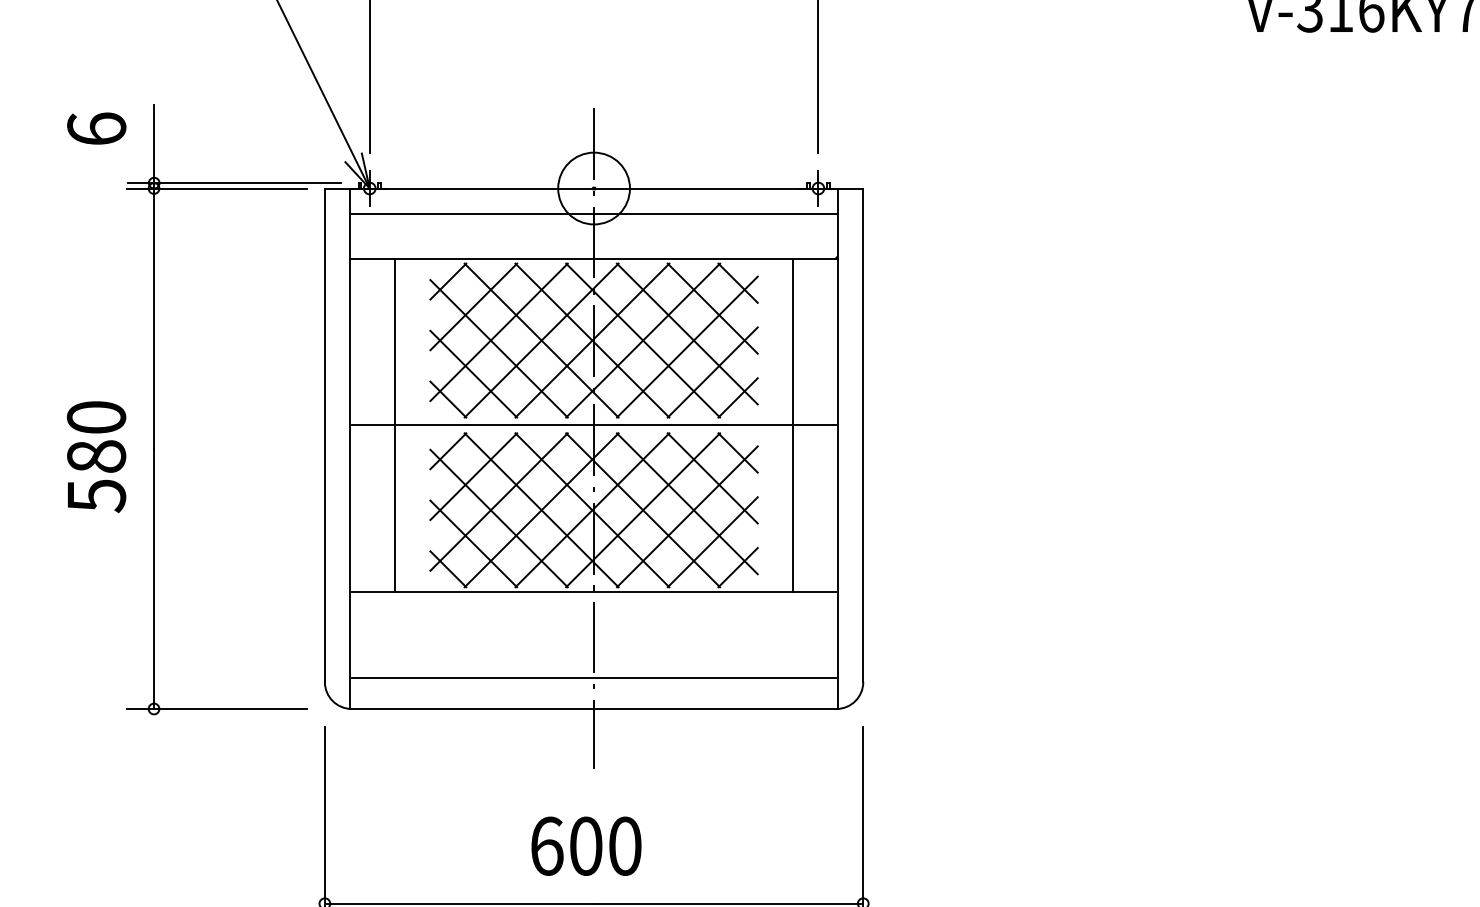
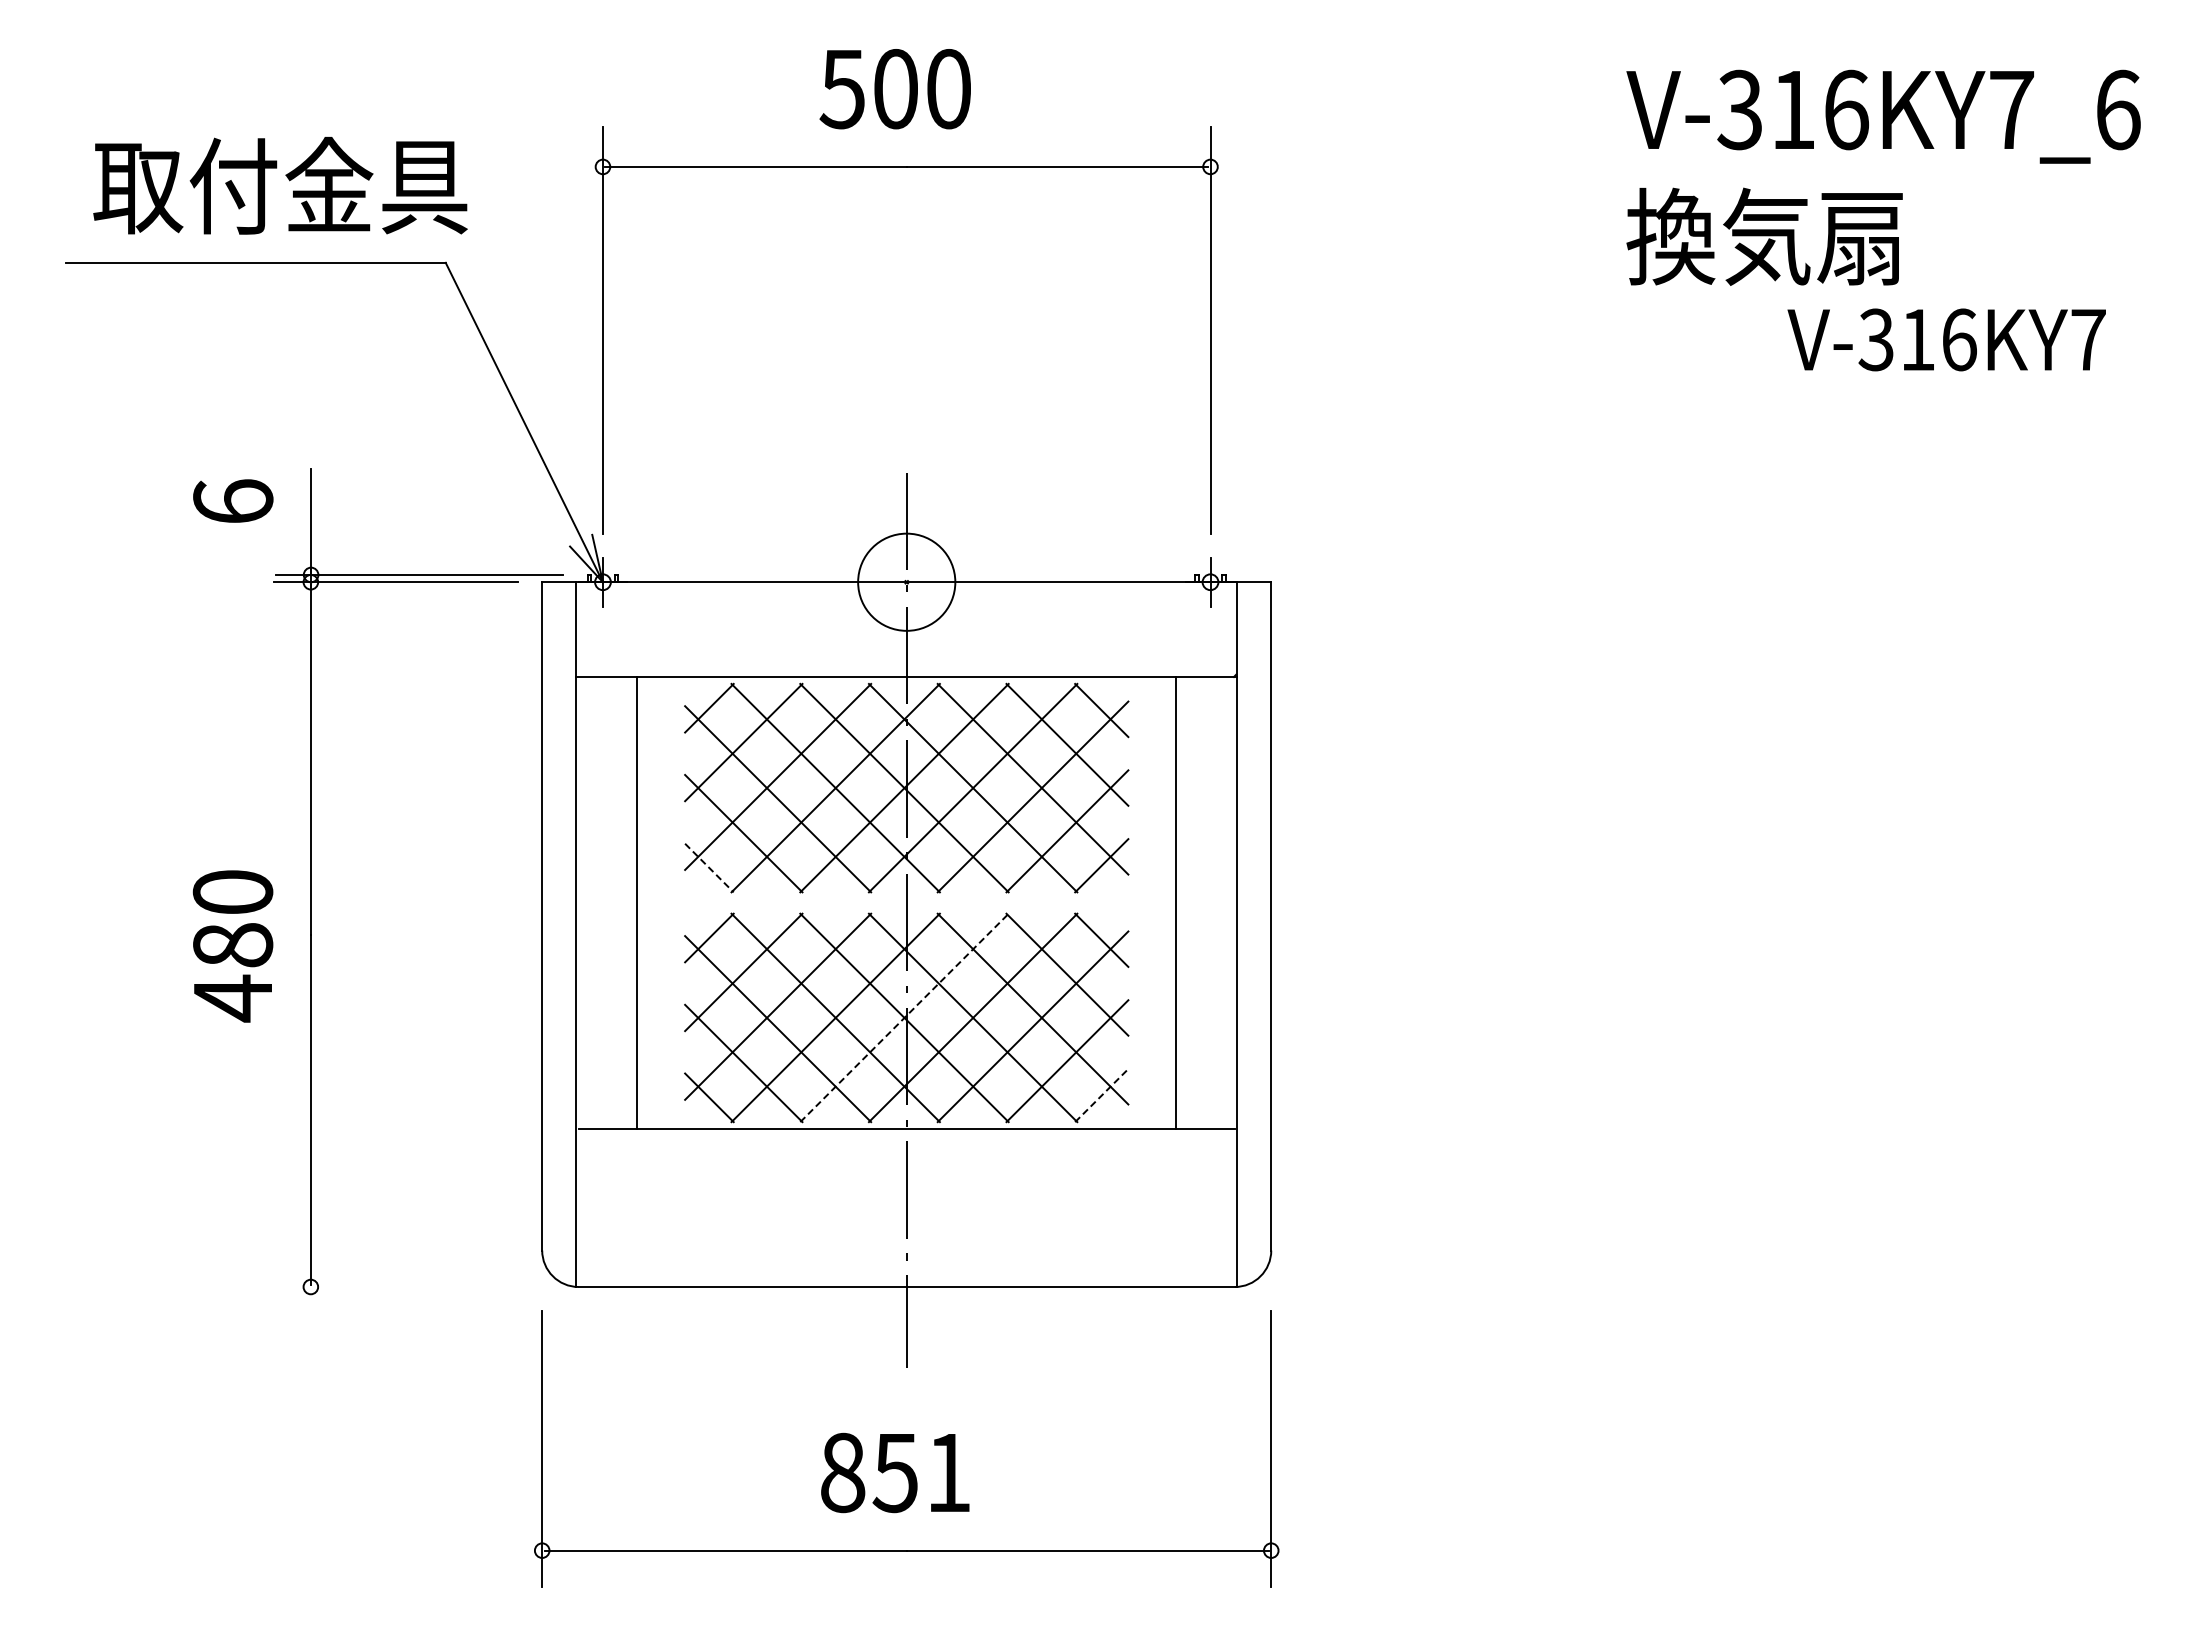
line: (593, 213) -> (906, 616), removed
line: (448, 399) -> (709, 868), solid -> dashed
line: (593, 425) -> (906, 903), removed
text: (96, 495) -> (233, 998), 580 -> 480
line: (592, 509) -> (904, 1017), solid -> dashed
line: (737, 567) -> (1101, 1095), solid -> dashed
line: (593, 678) -> (906, 1245), removed
line: (216, 709) -> (395, 1287), removed
text: (585, 845) -> (895, 1472), 600 -> 851

